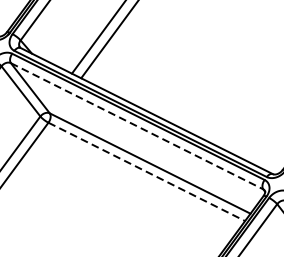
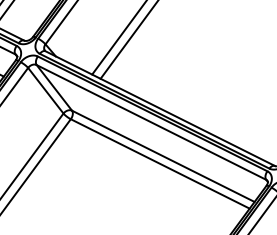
line: (137, 126) -> (151, 122), dashed -> solid
line: (147, 171) -> (160, 163), dashed -> solid

